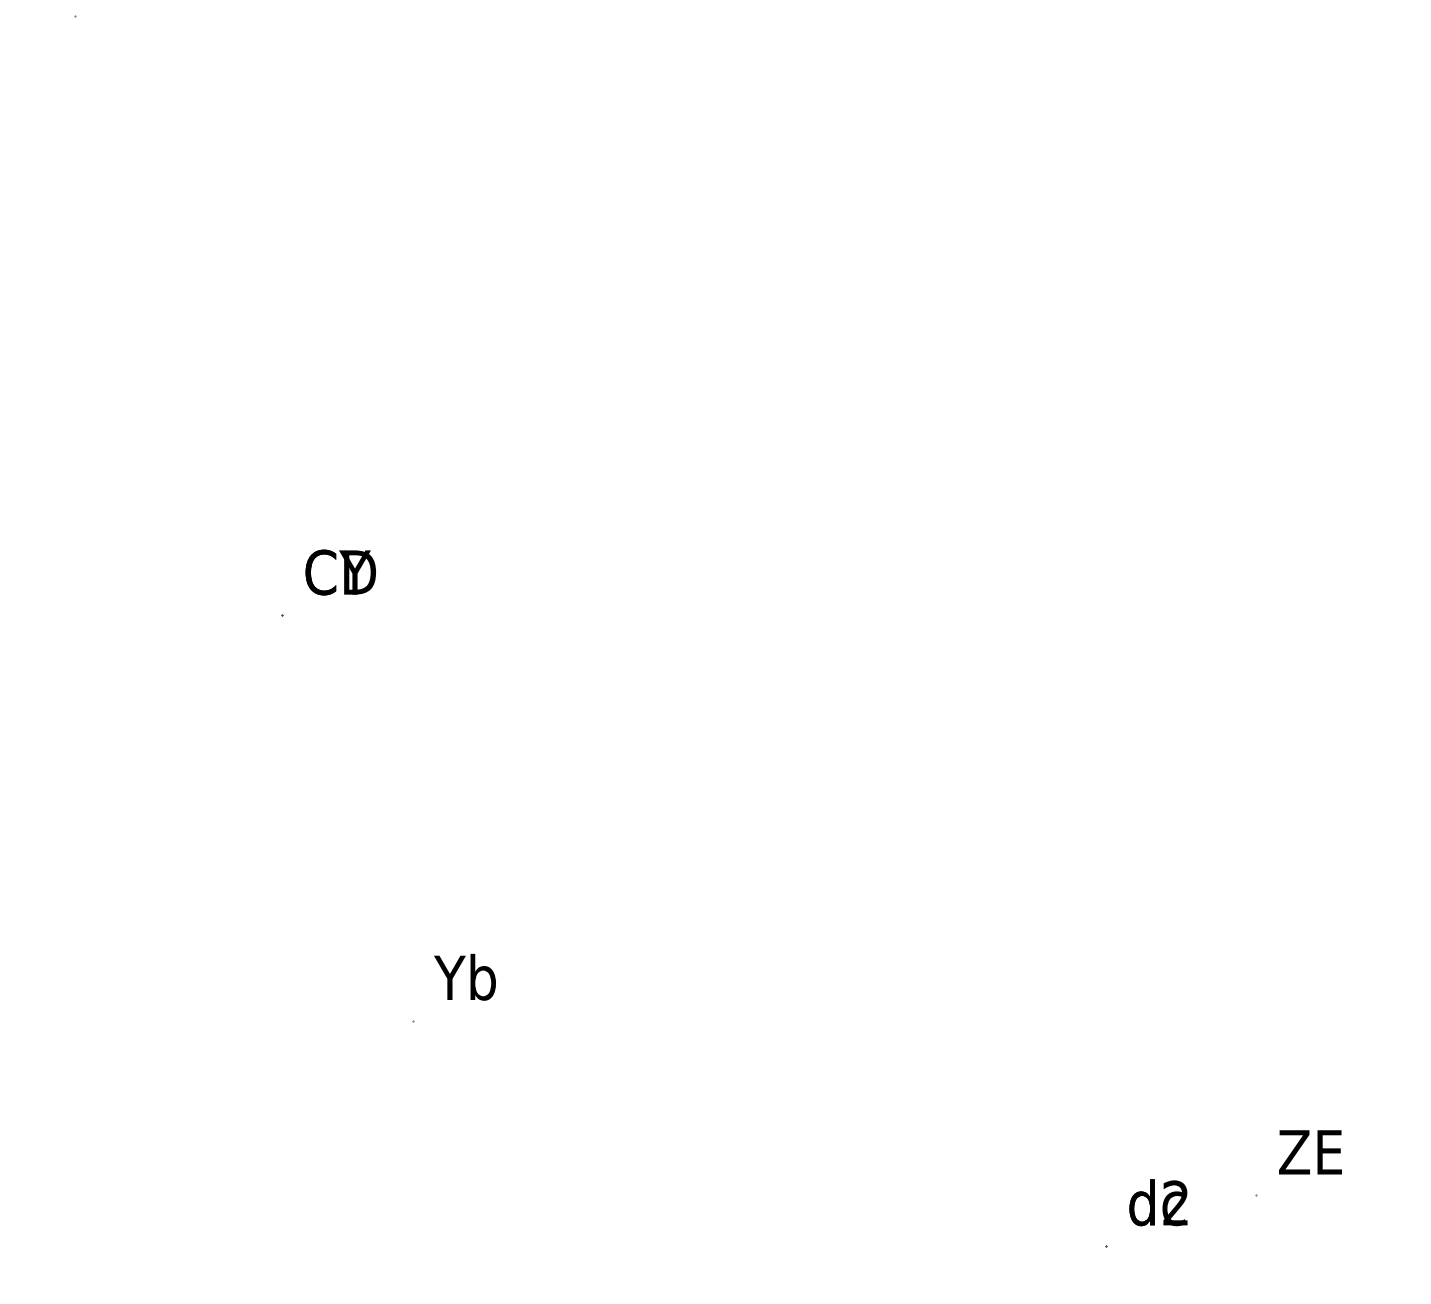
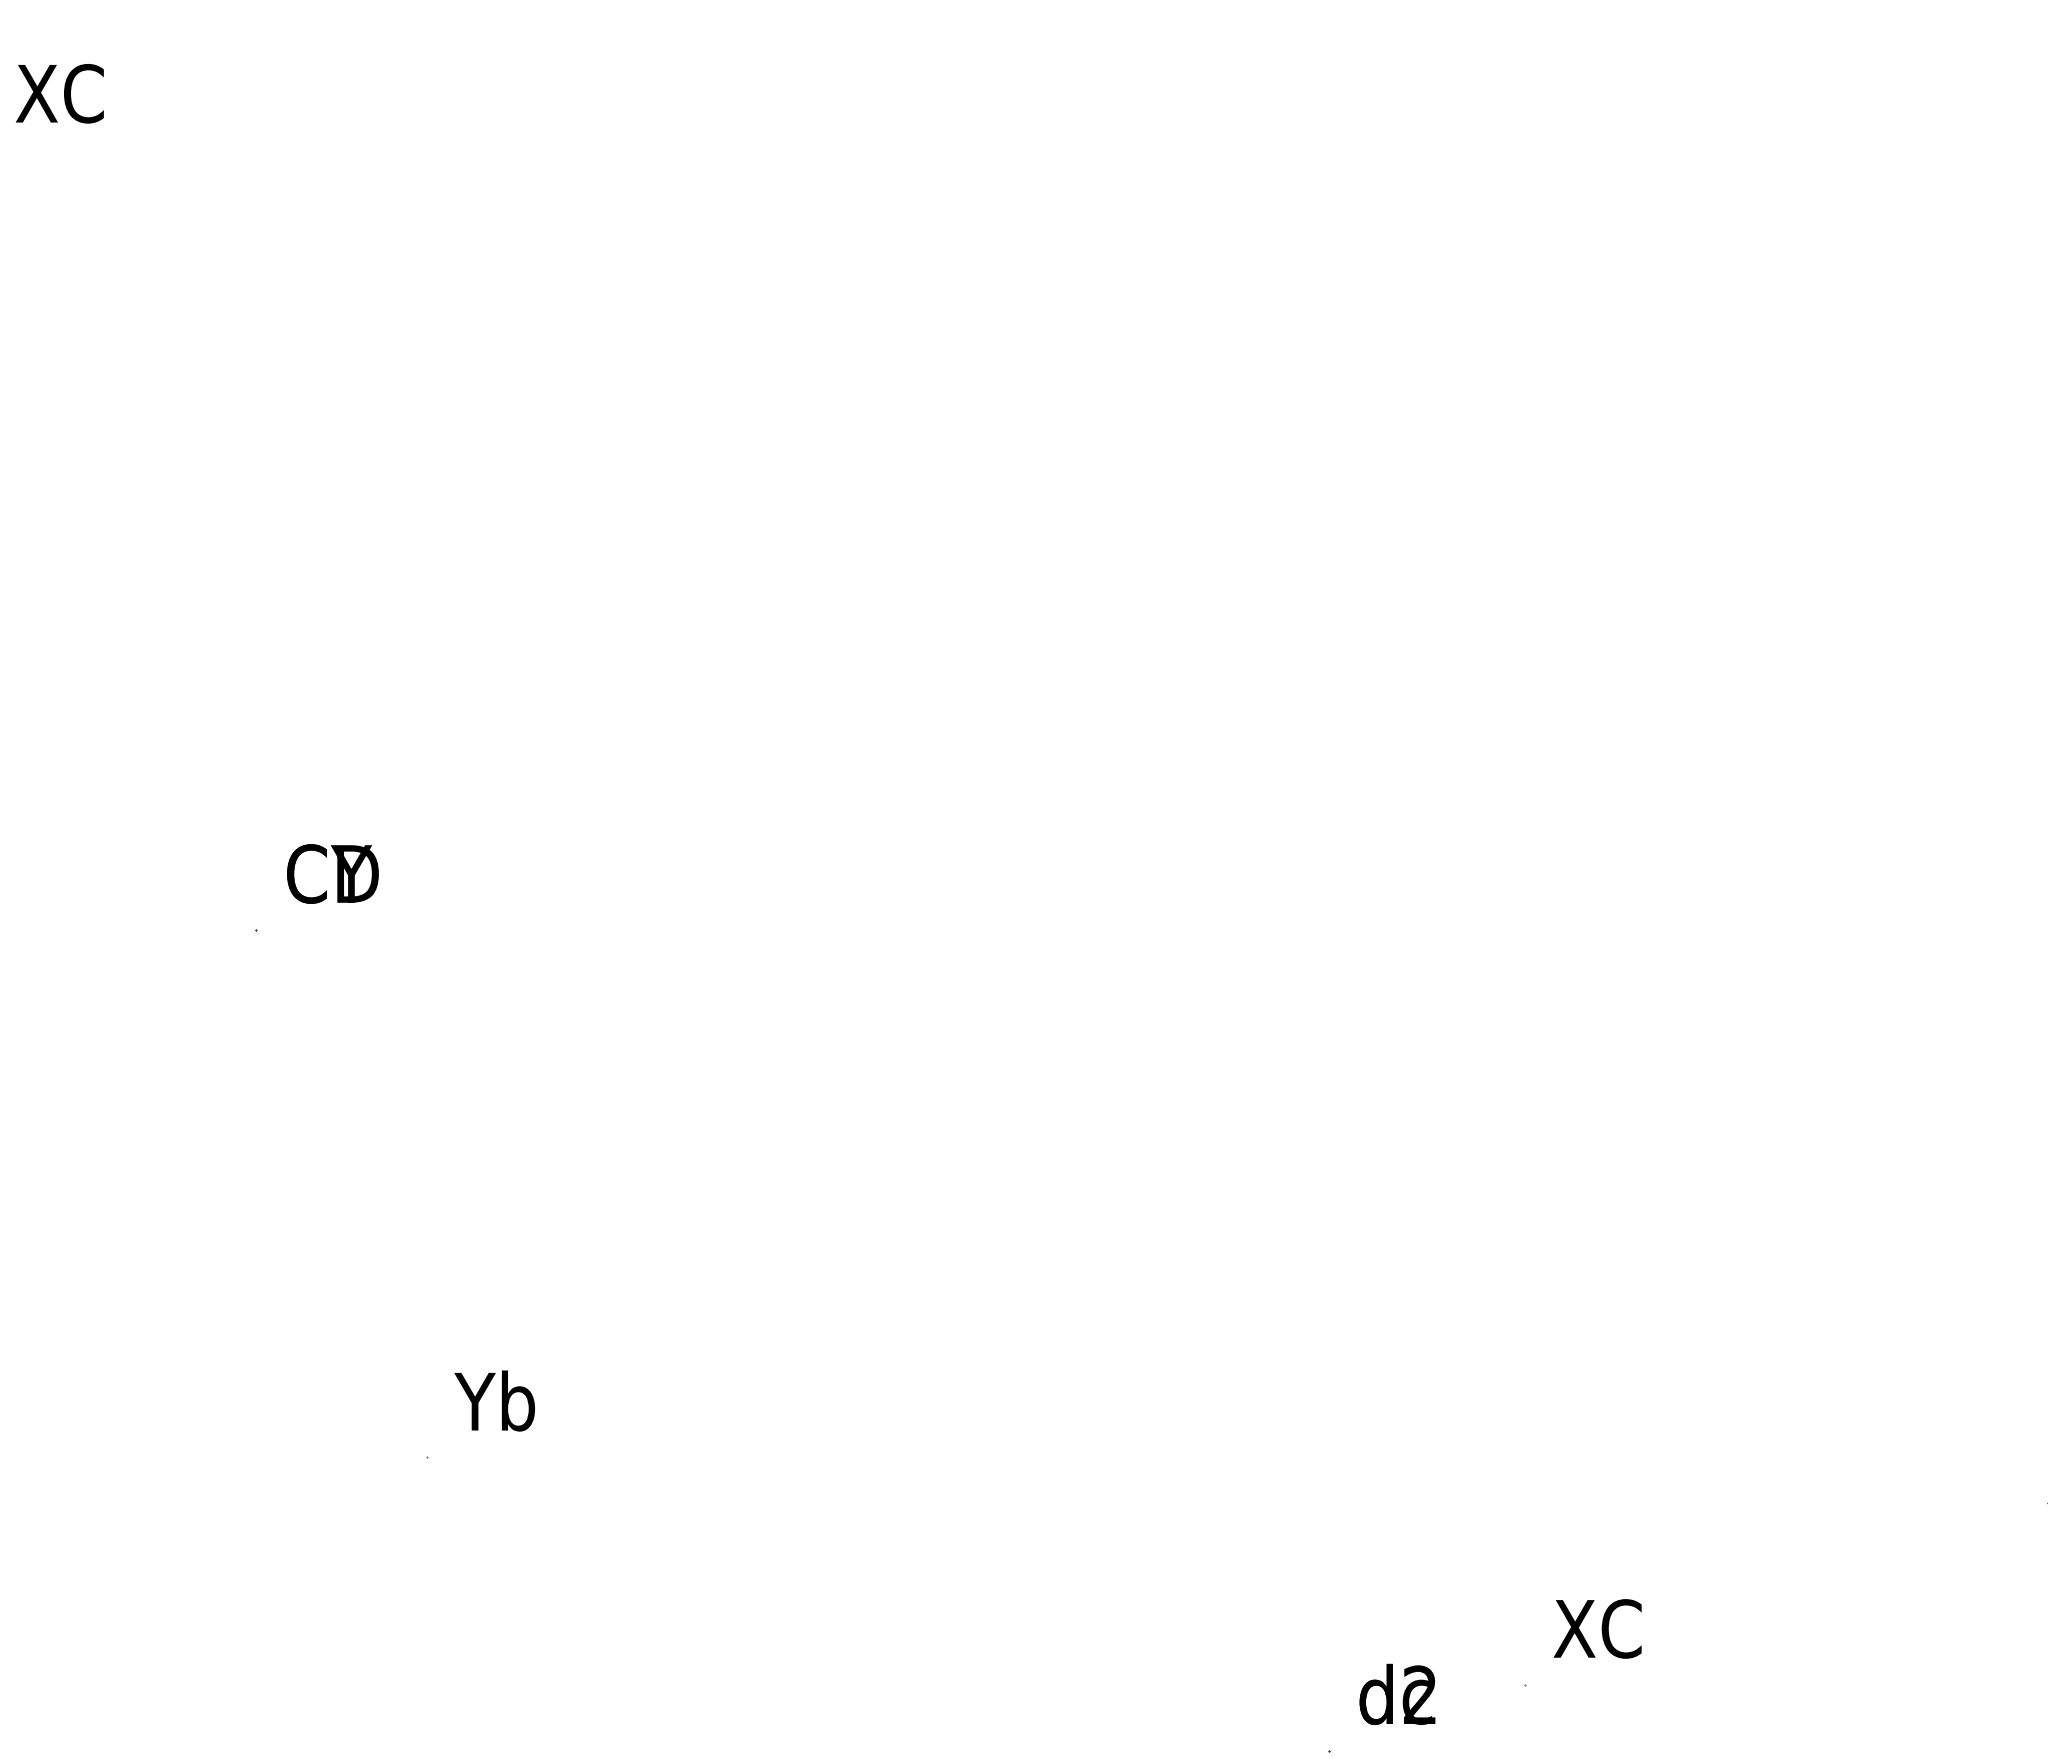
text: (1312, 1152) -> (1597, 1628), ZE -> XC

